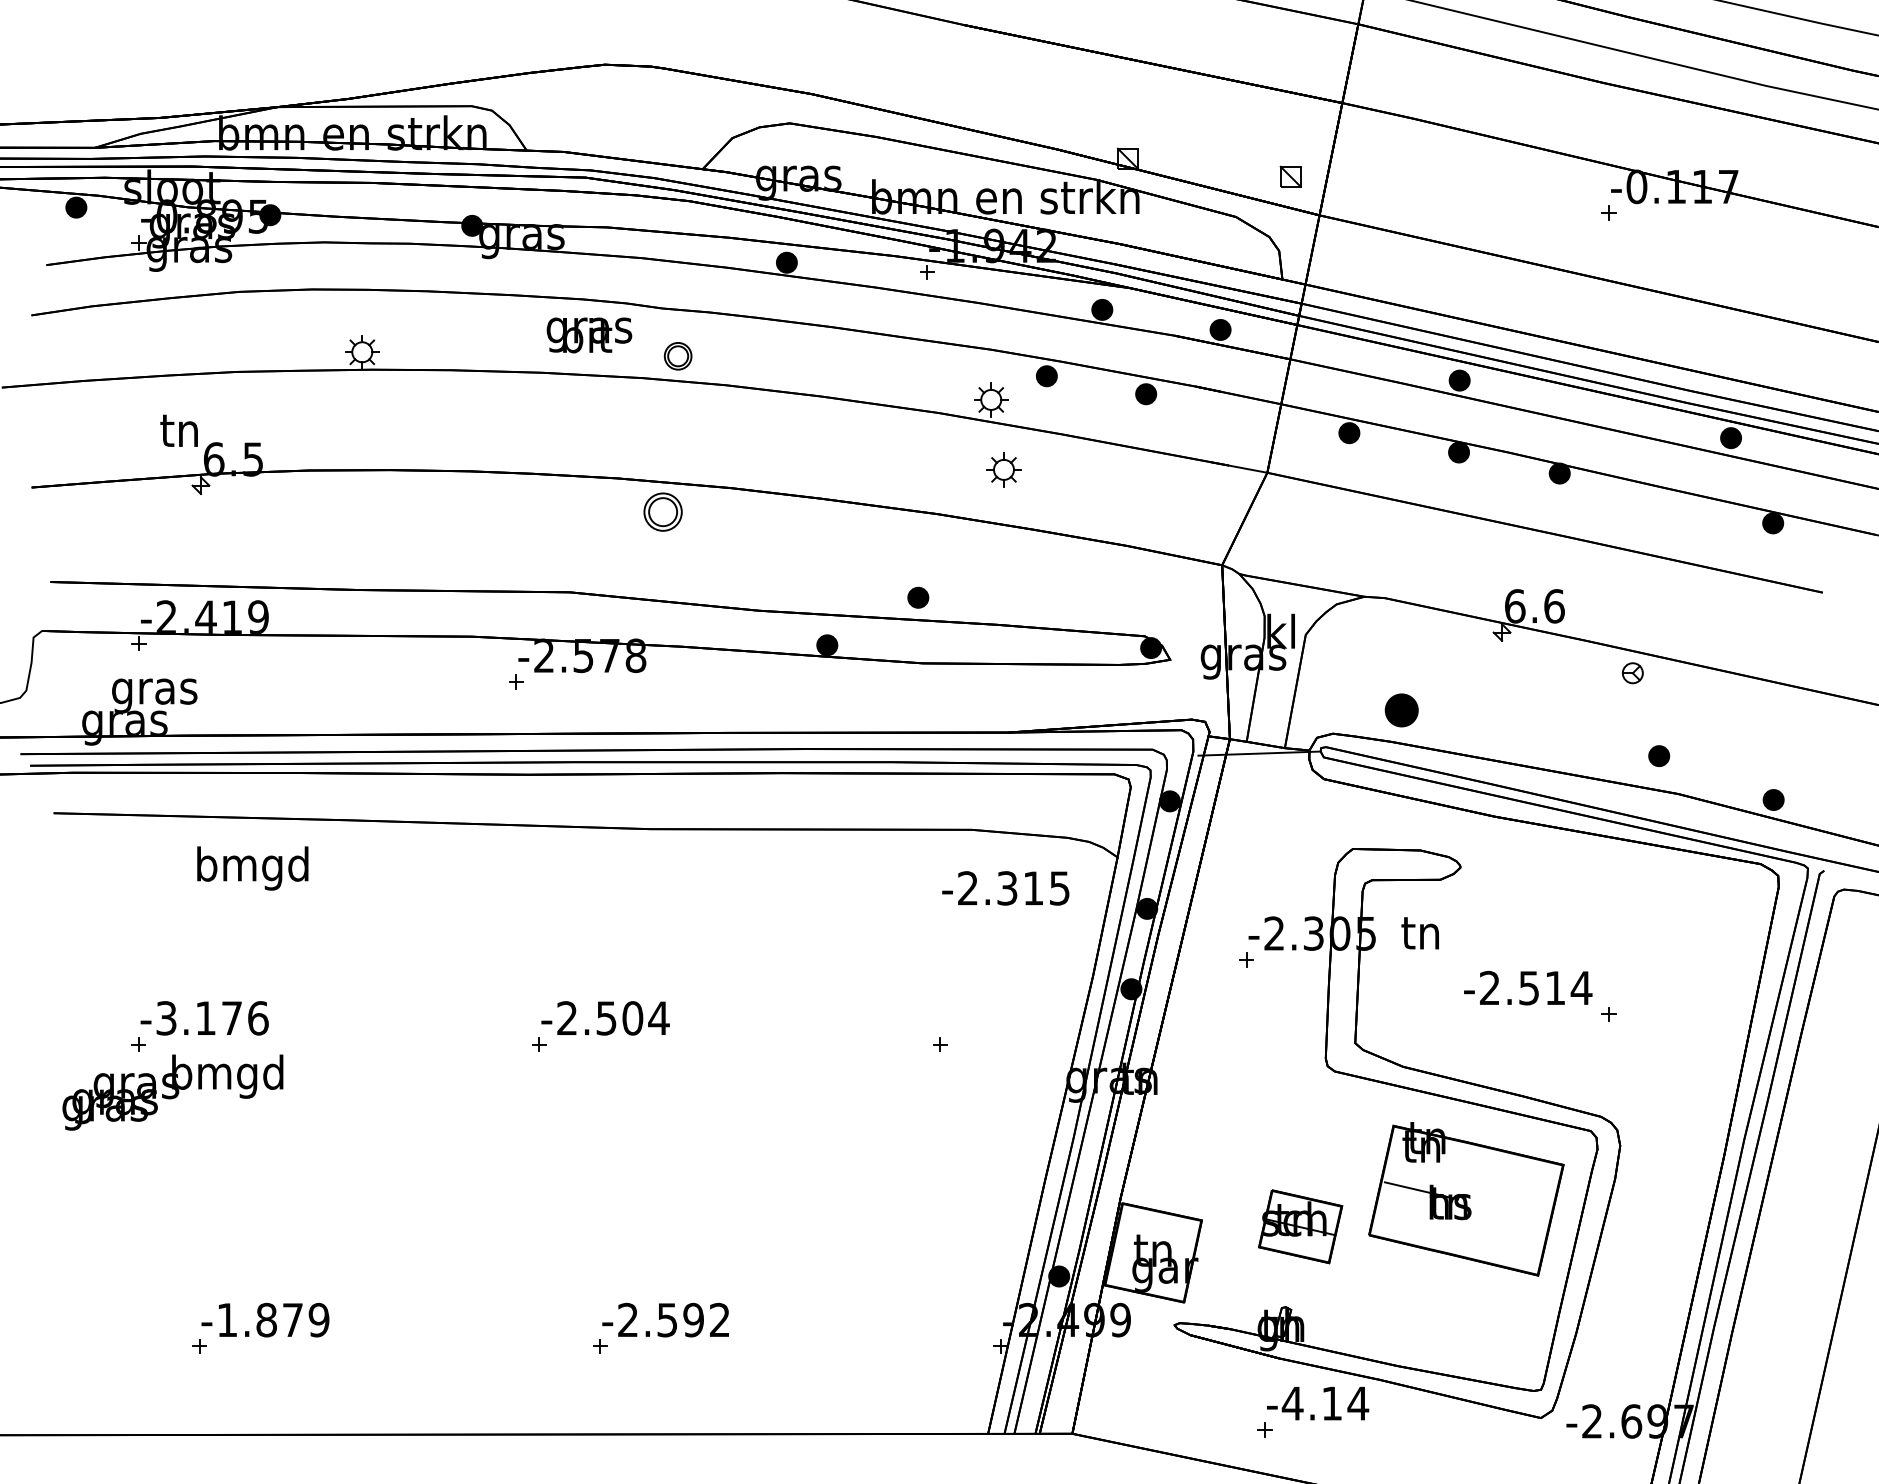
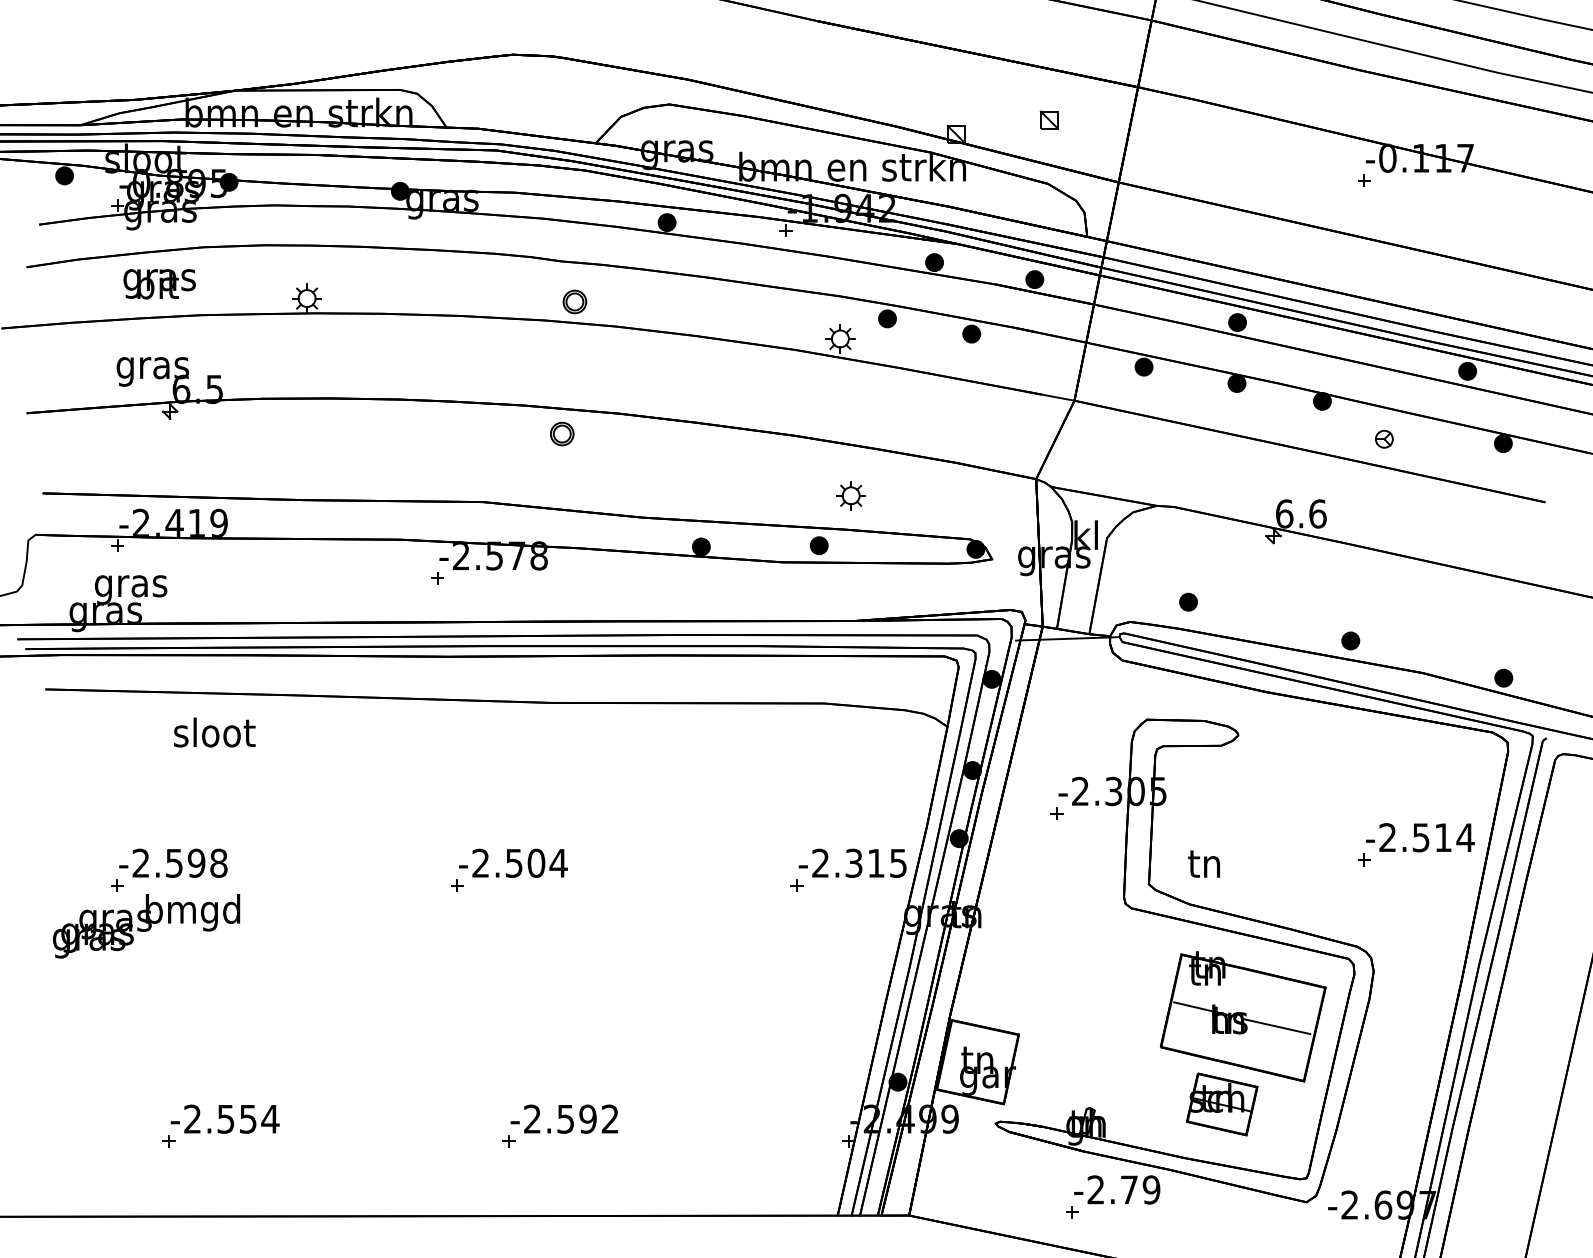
part: (1290, 176) -> (1049, 119), moved
text: (589, 335) -> (159, 284), moved
text: (180, 435) -> (152, 369), tn -> gras
part: (1003, 469) -> (850, 495), moved
part: (663, 511) -> (562, 433), size x0.71
part: (918, 597) -> (819, 545), moved
part: (1632, 673) -> (1384, 439), moved
part: (1401, 710) -> (1188, 602), size x0.62
part: (1659, 756) -> (1351, 641), moved
text: (252, 868) -> (213, 736), bmgd -> sloot
text: (1005, 888) -> (852, 863), moved
text: (1419, 933) -> (1203, 864), moved
text: (1528, 988) -> (1420, 838), moved
text: (212, 1018) -> (180, 863), -3.176 -> -2.598
line: (1505, 1210) -> (1276, 1026), added
part: (1300, 1226) -> (1222, 1104), moved
text: (273, 1319) -> (231, 1118), -1.879 -> -2.554
text: (1325, 1403) -> (1123, 1189), -4.14 -> -2.79

